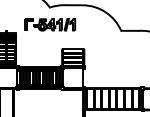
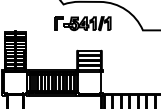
part: (50, 24) -> (83, 23), moved

